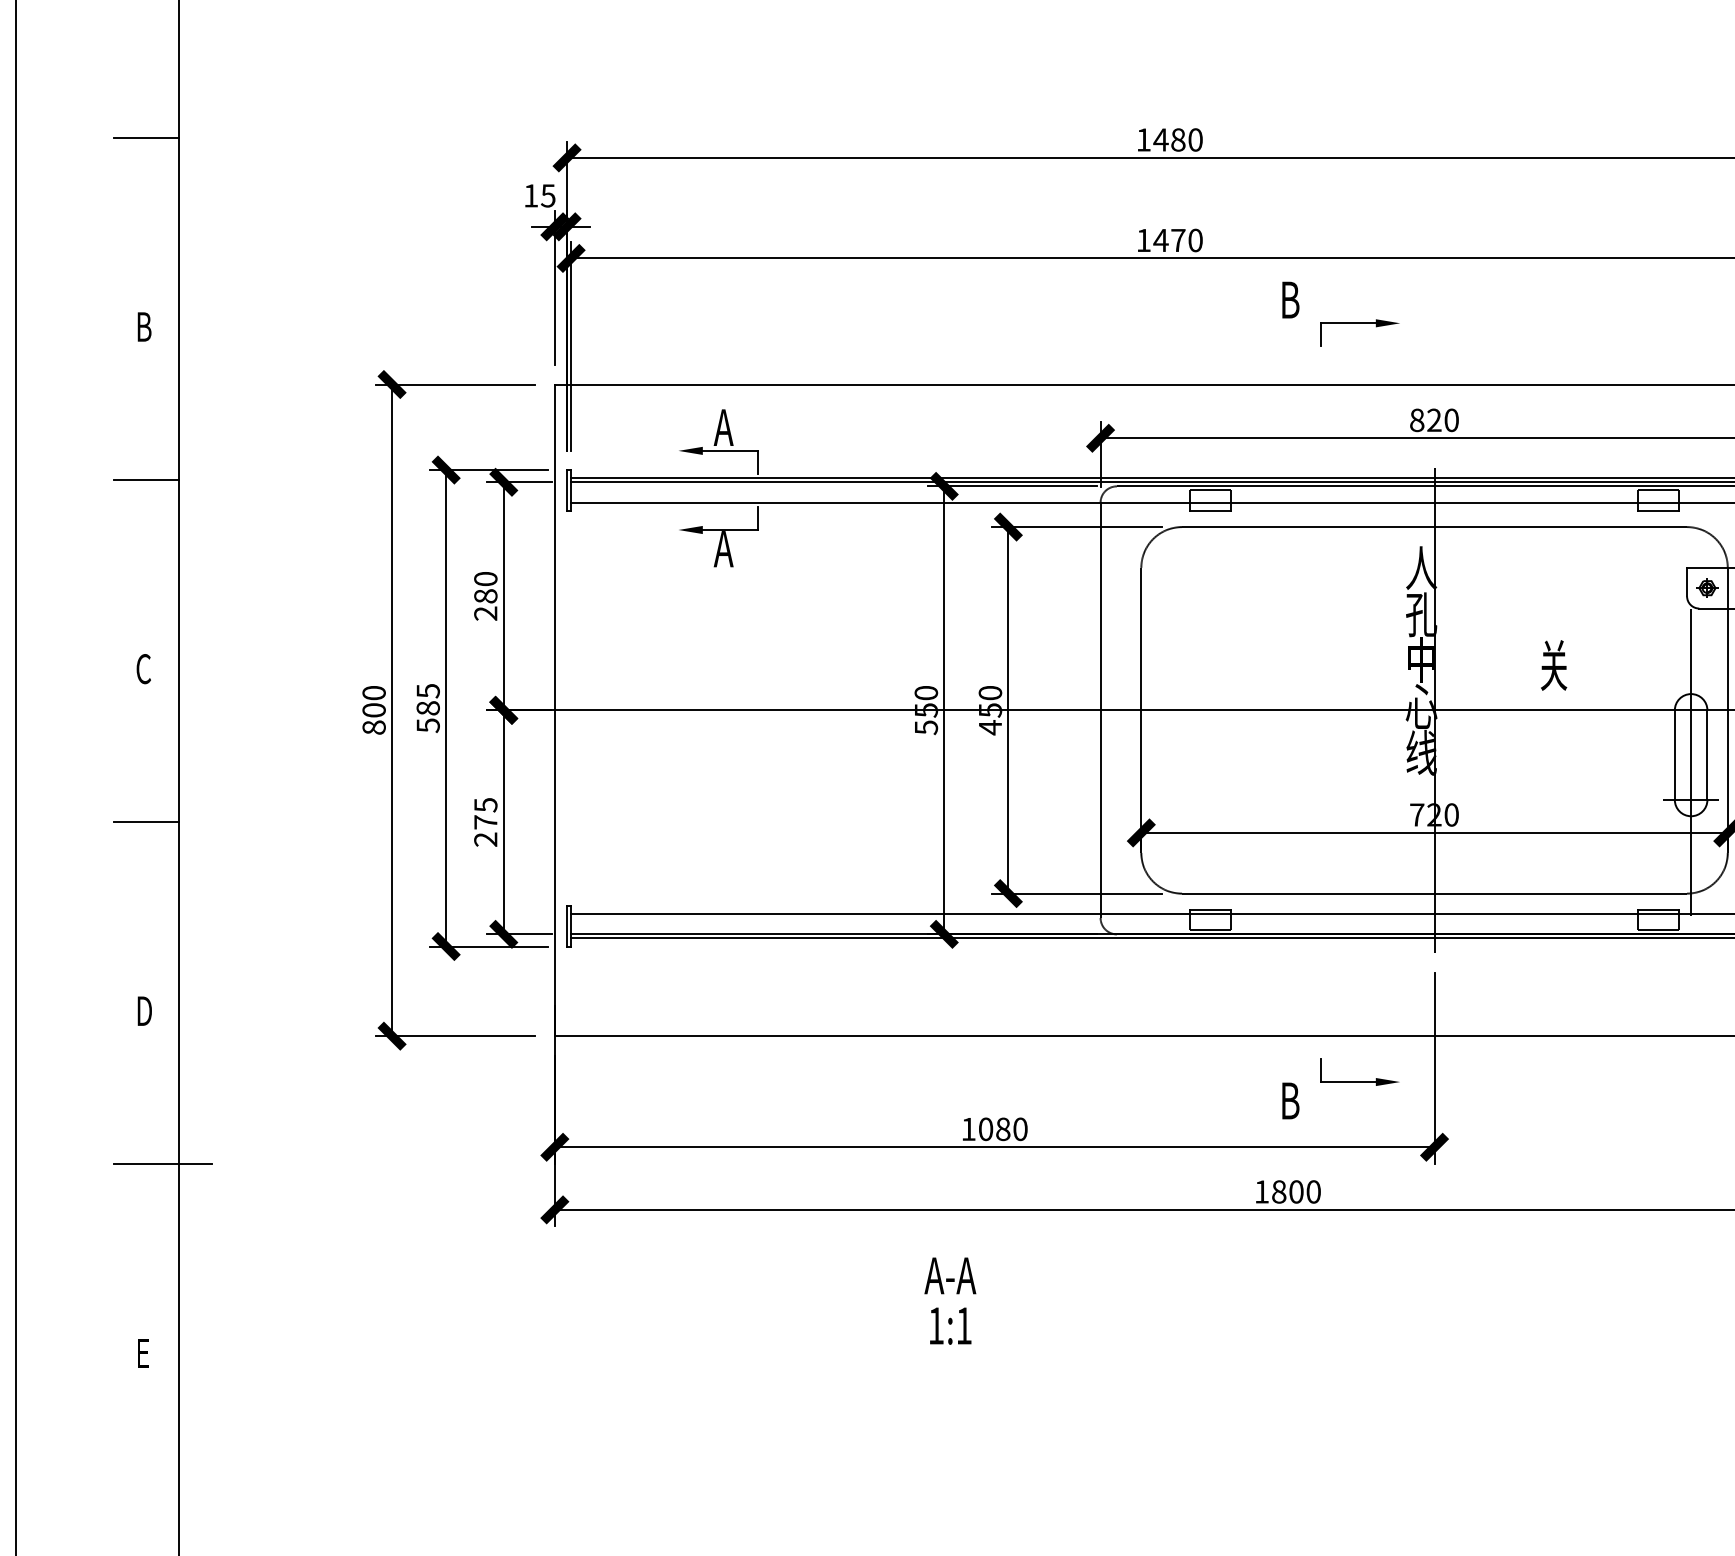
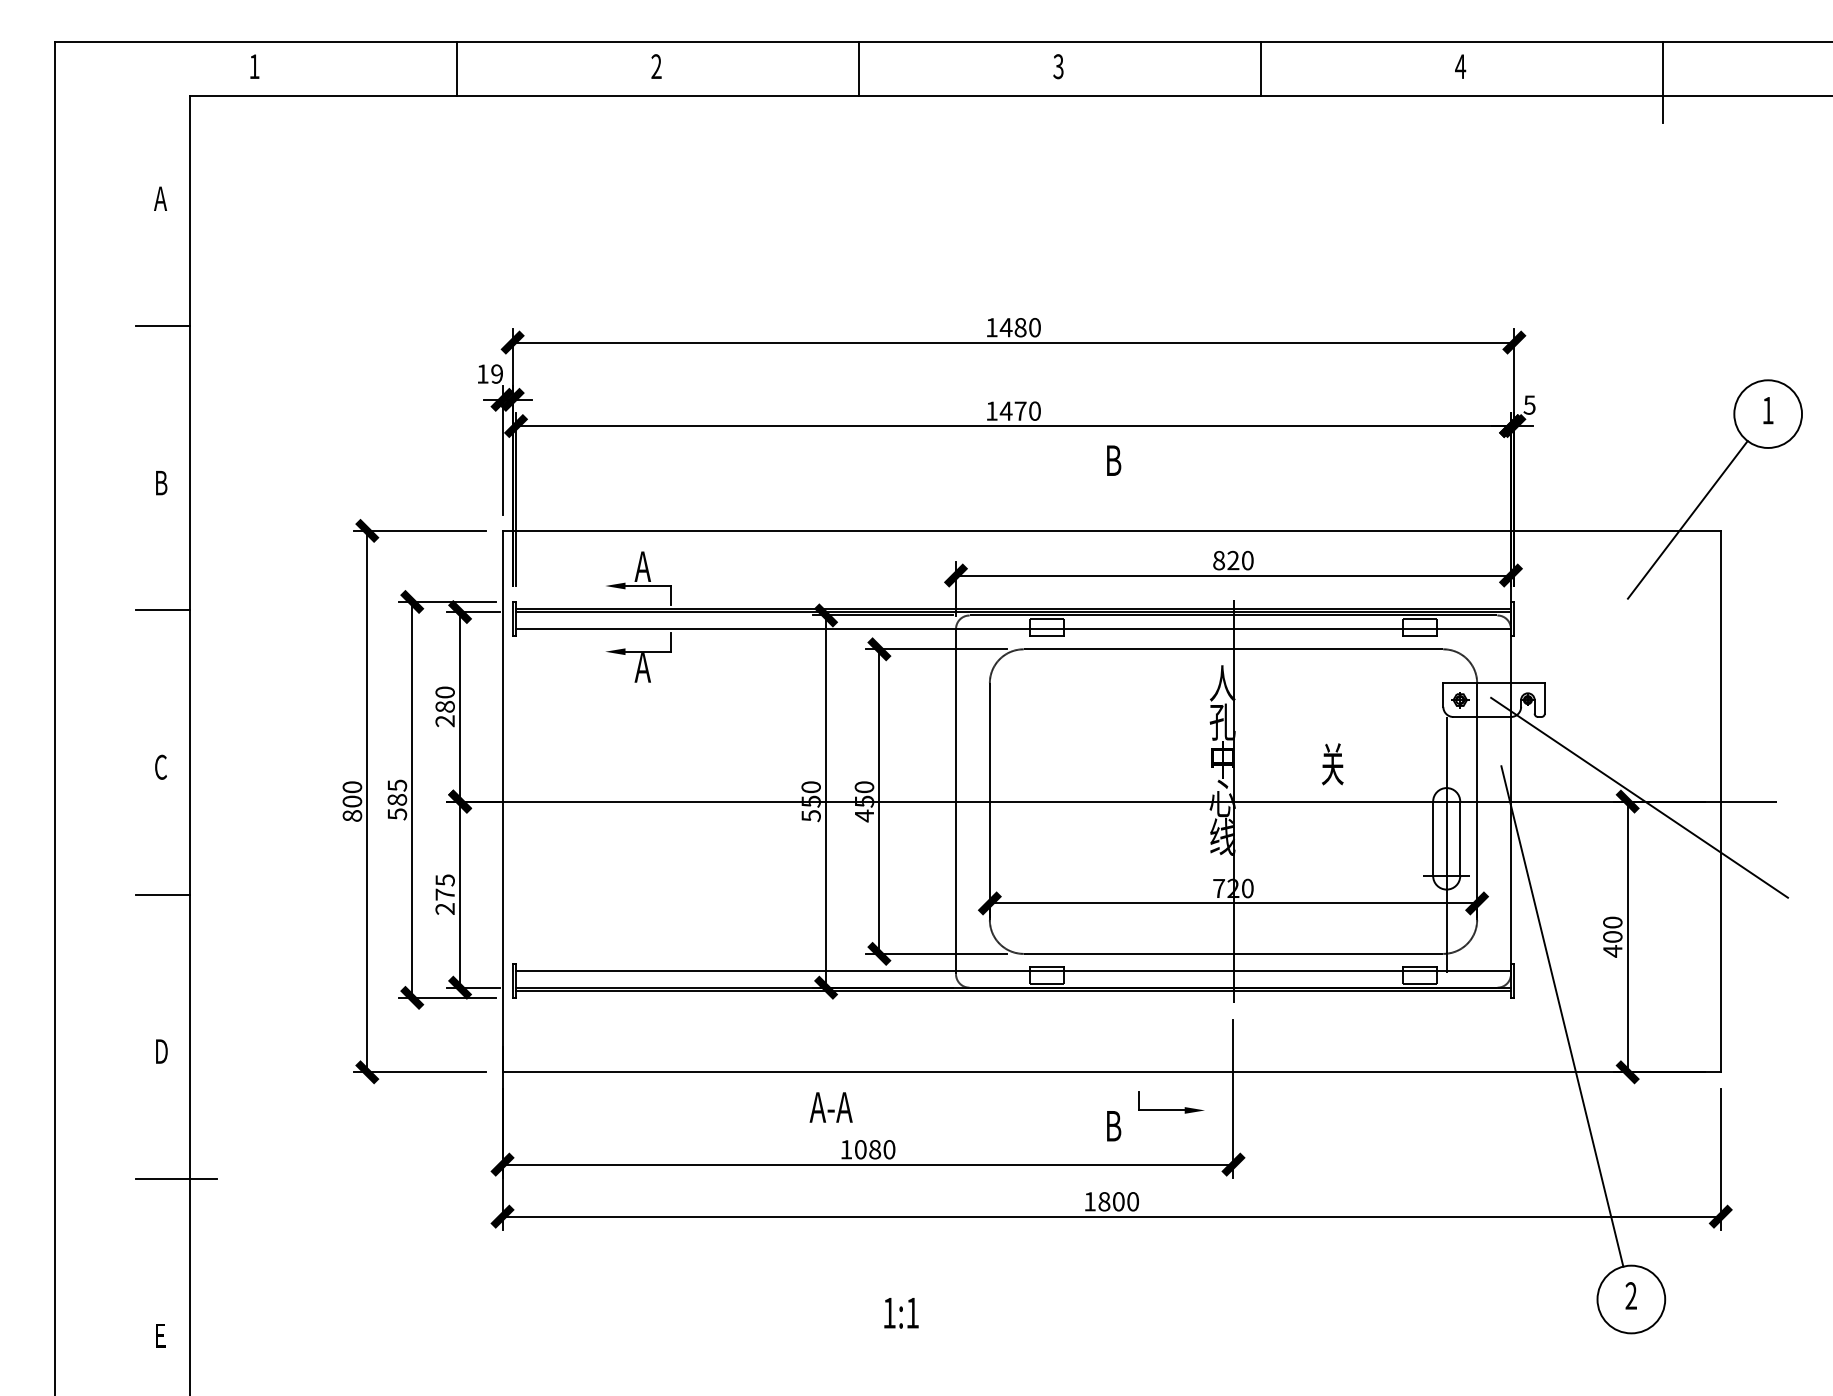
text: (547, 195) -> (496, 373), 15 -> 19
part: (1358, 323) -> (1170, 480), removed
text: (949, 1275) -> (830, 1107), moved
text: (950, 1326) -> (901, 1313), moved

